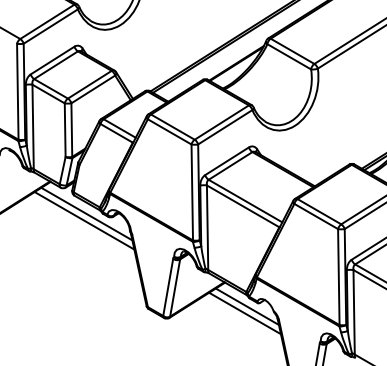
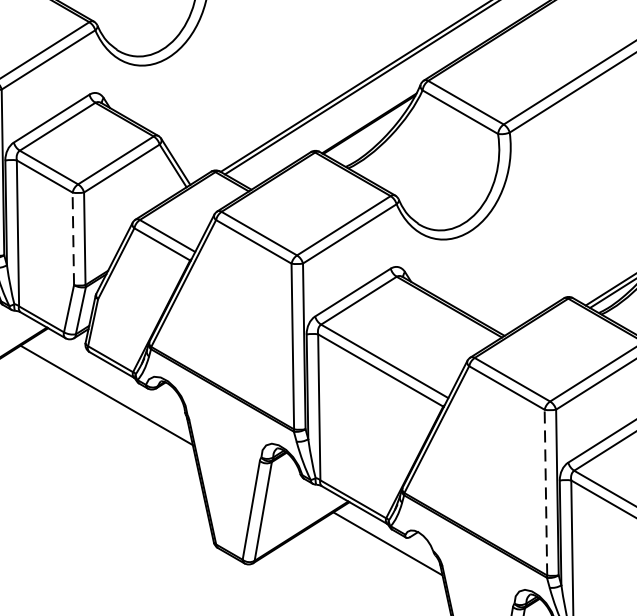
line: (65, 130) -> (73, 239), solid -> dashed
line: (86, 213) -> (110, 382), removed
line: (338, 277) -> (545, 493), solid -> dashed
line: (244, 313) -> (383, 555), removed

